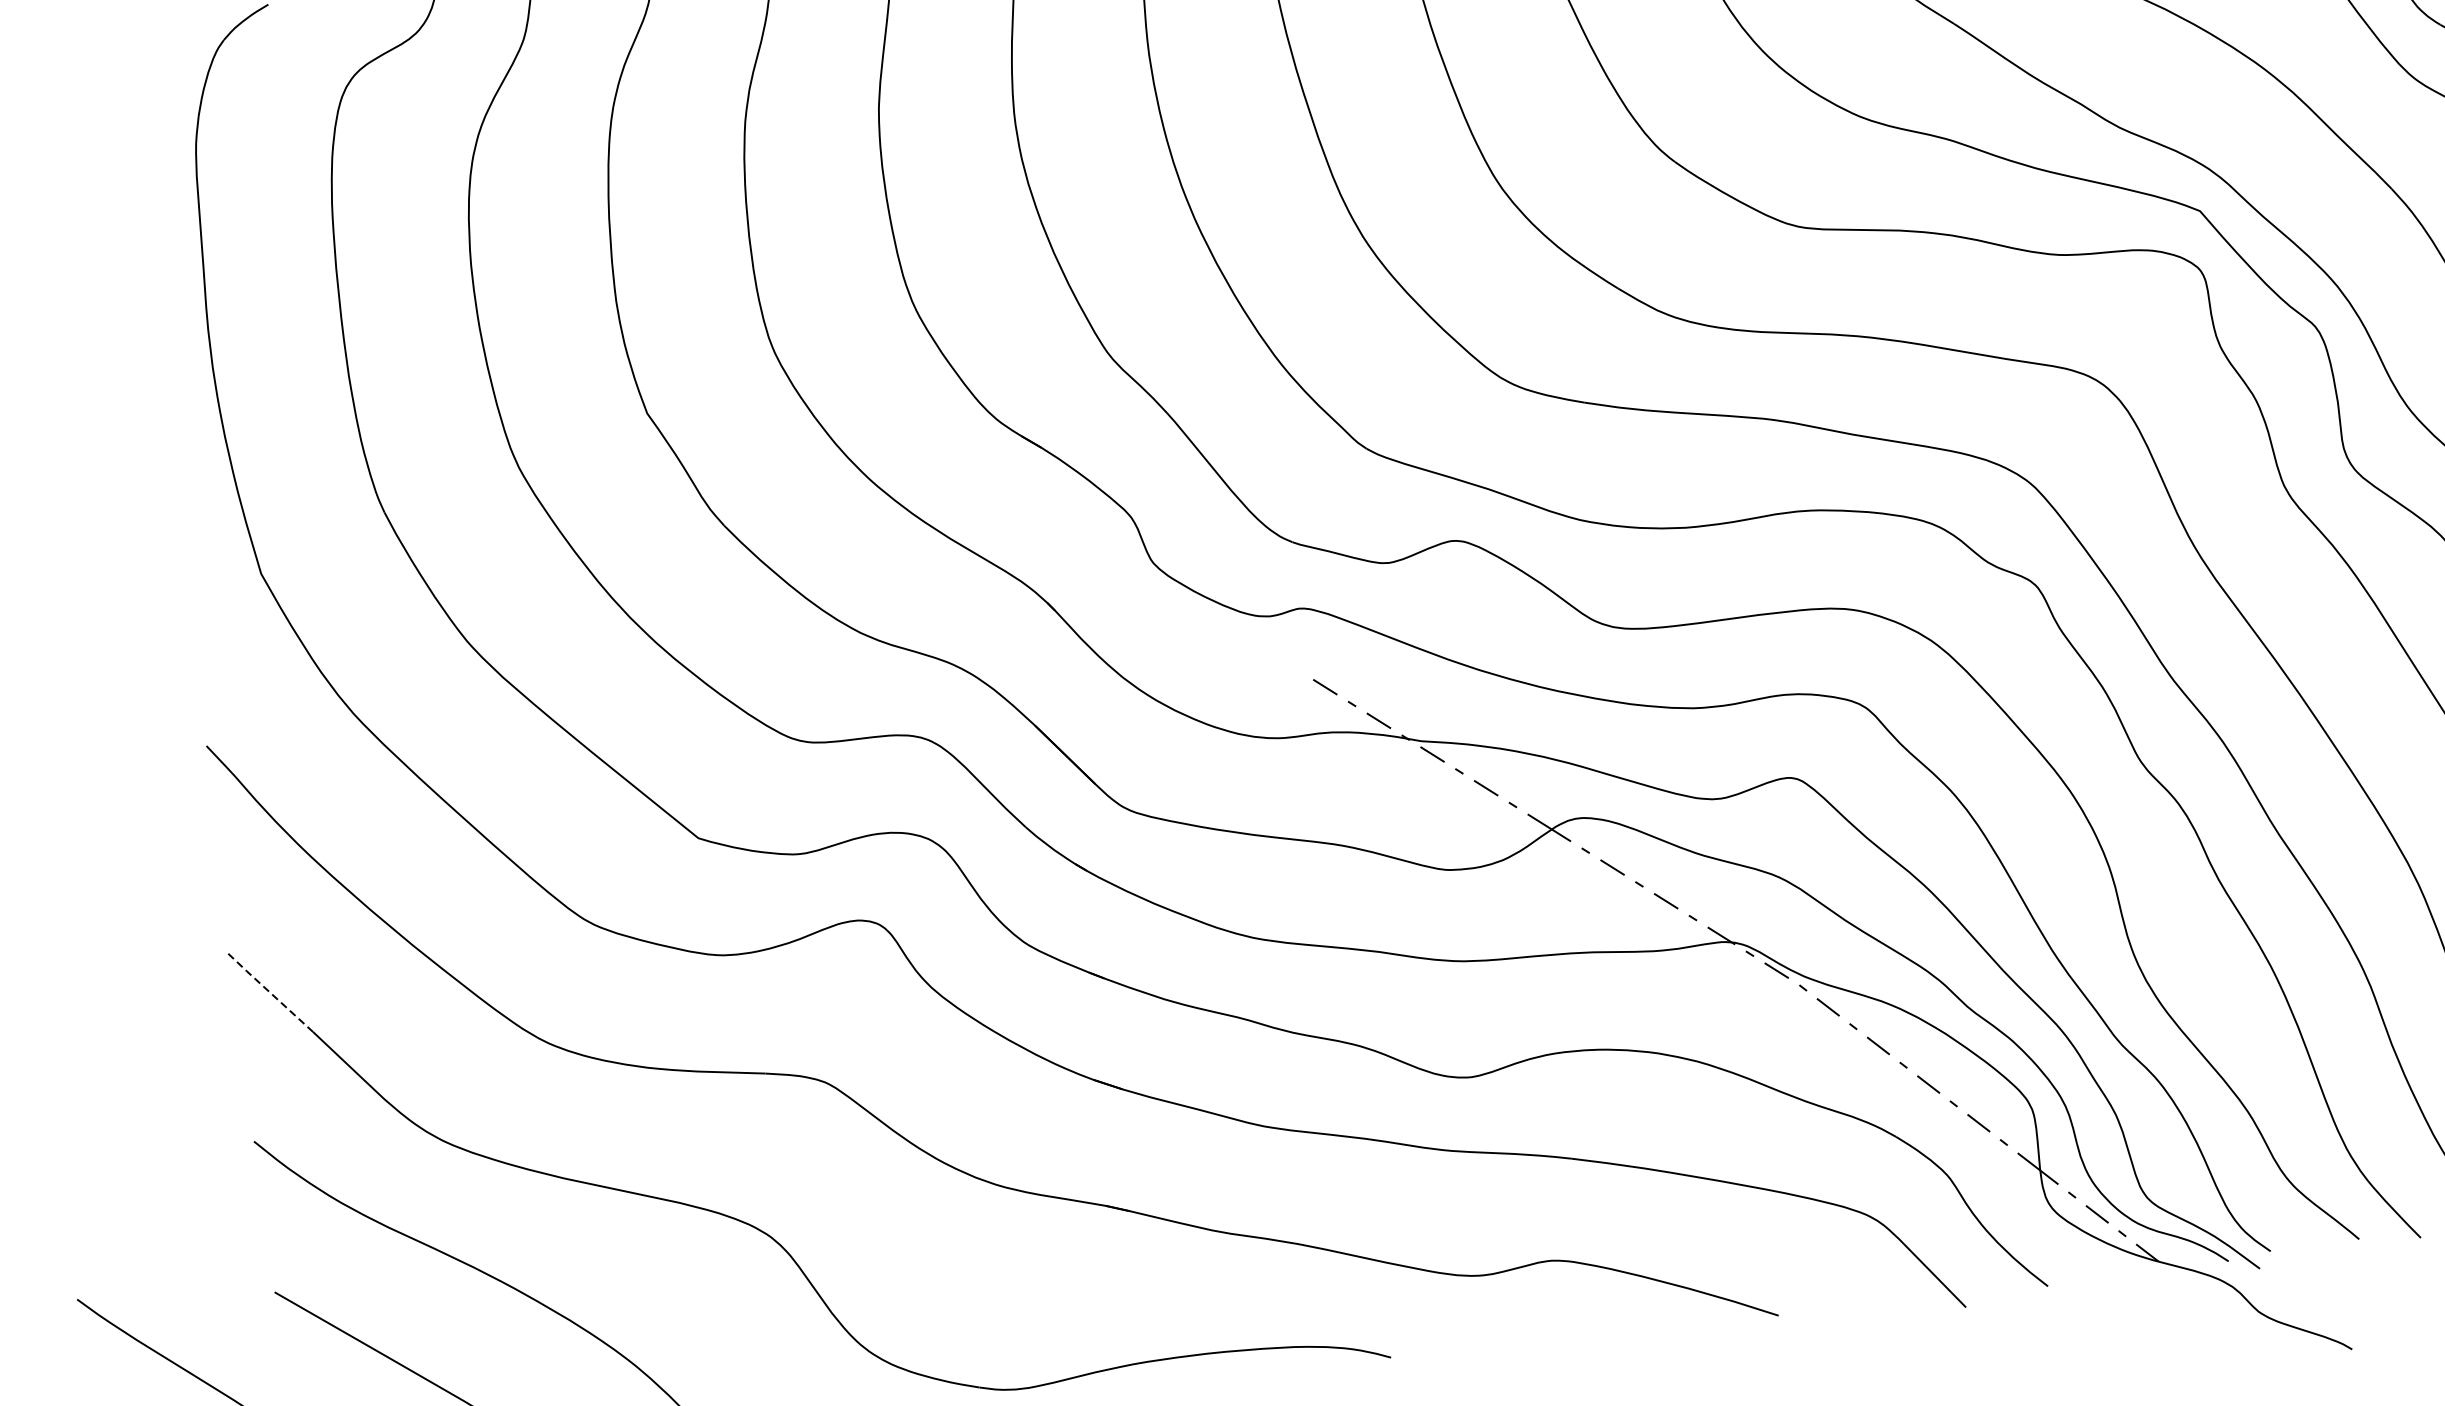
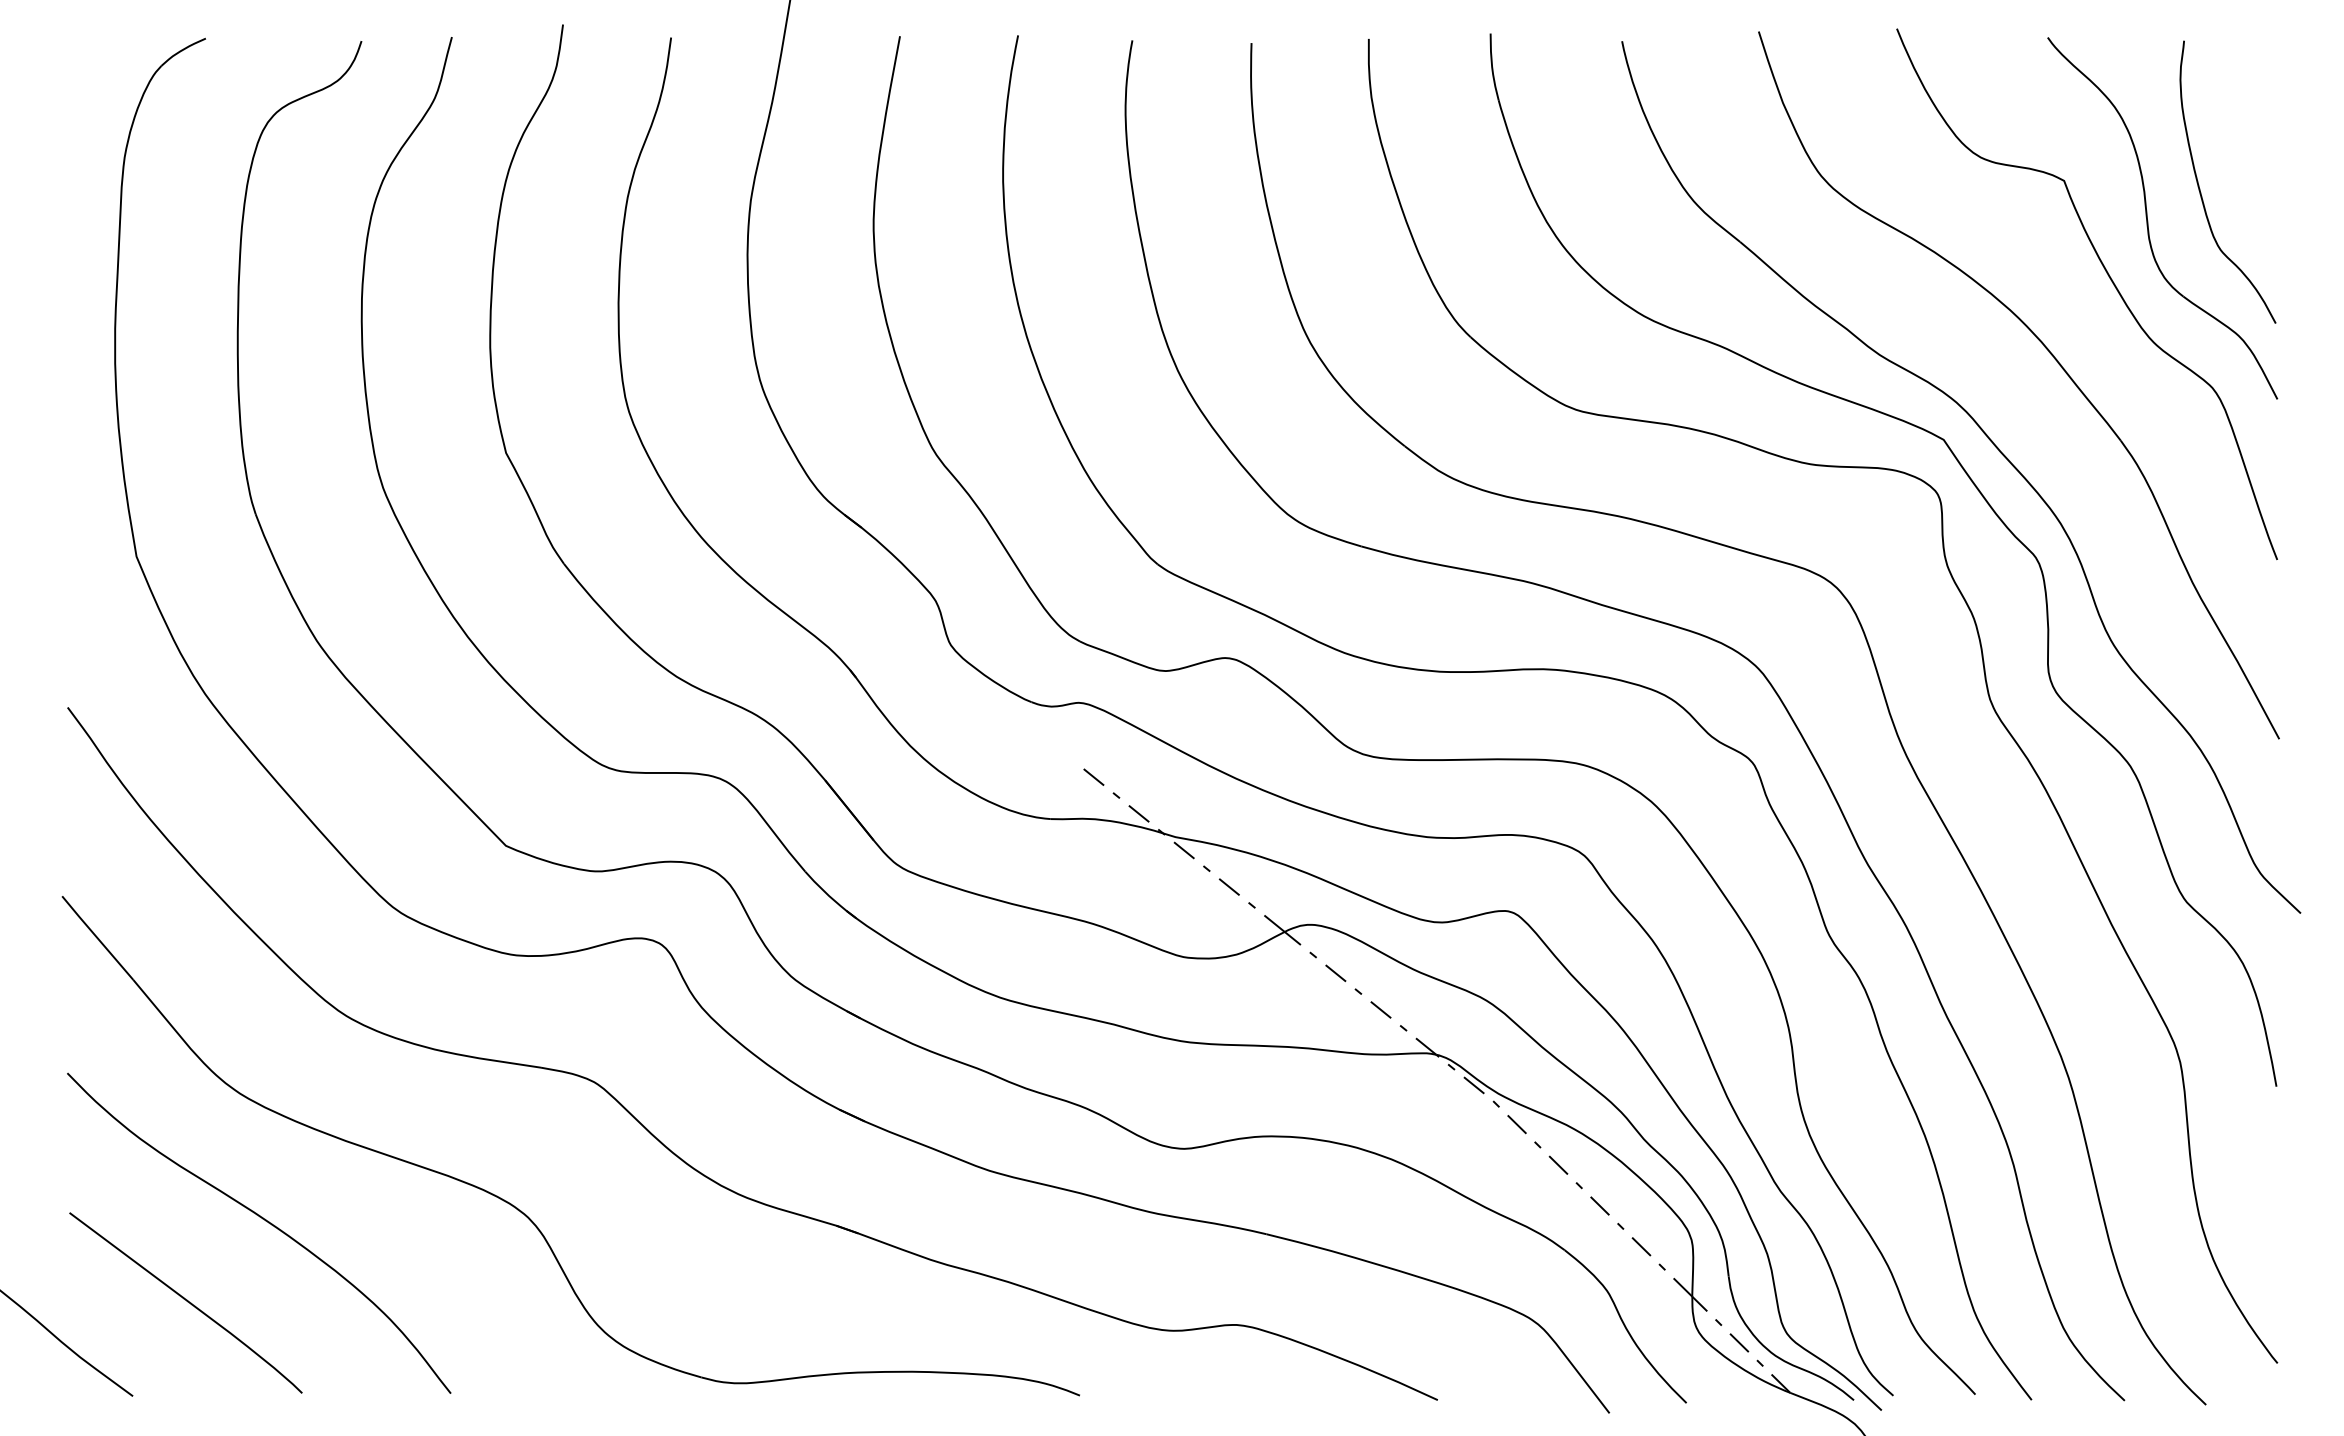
line: (267, 990) -> (96, 937), dashed -> solid

